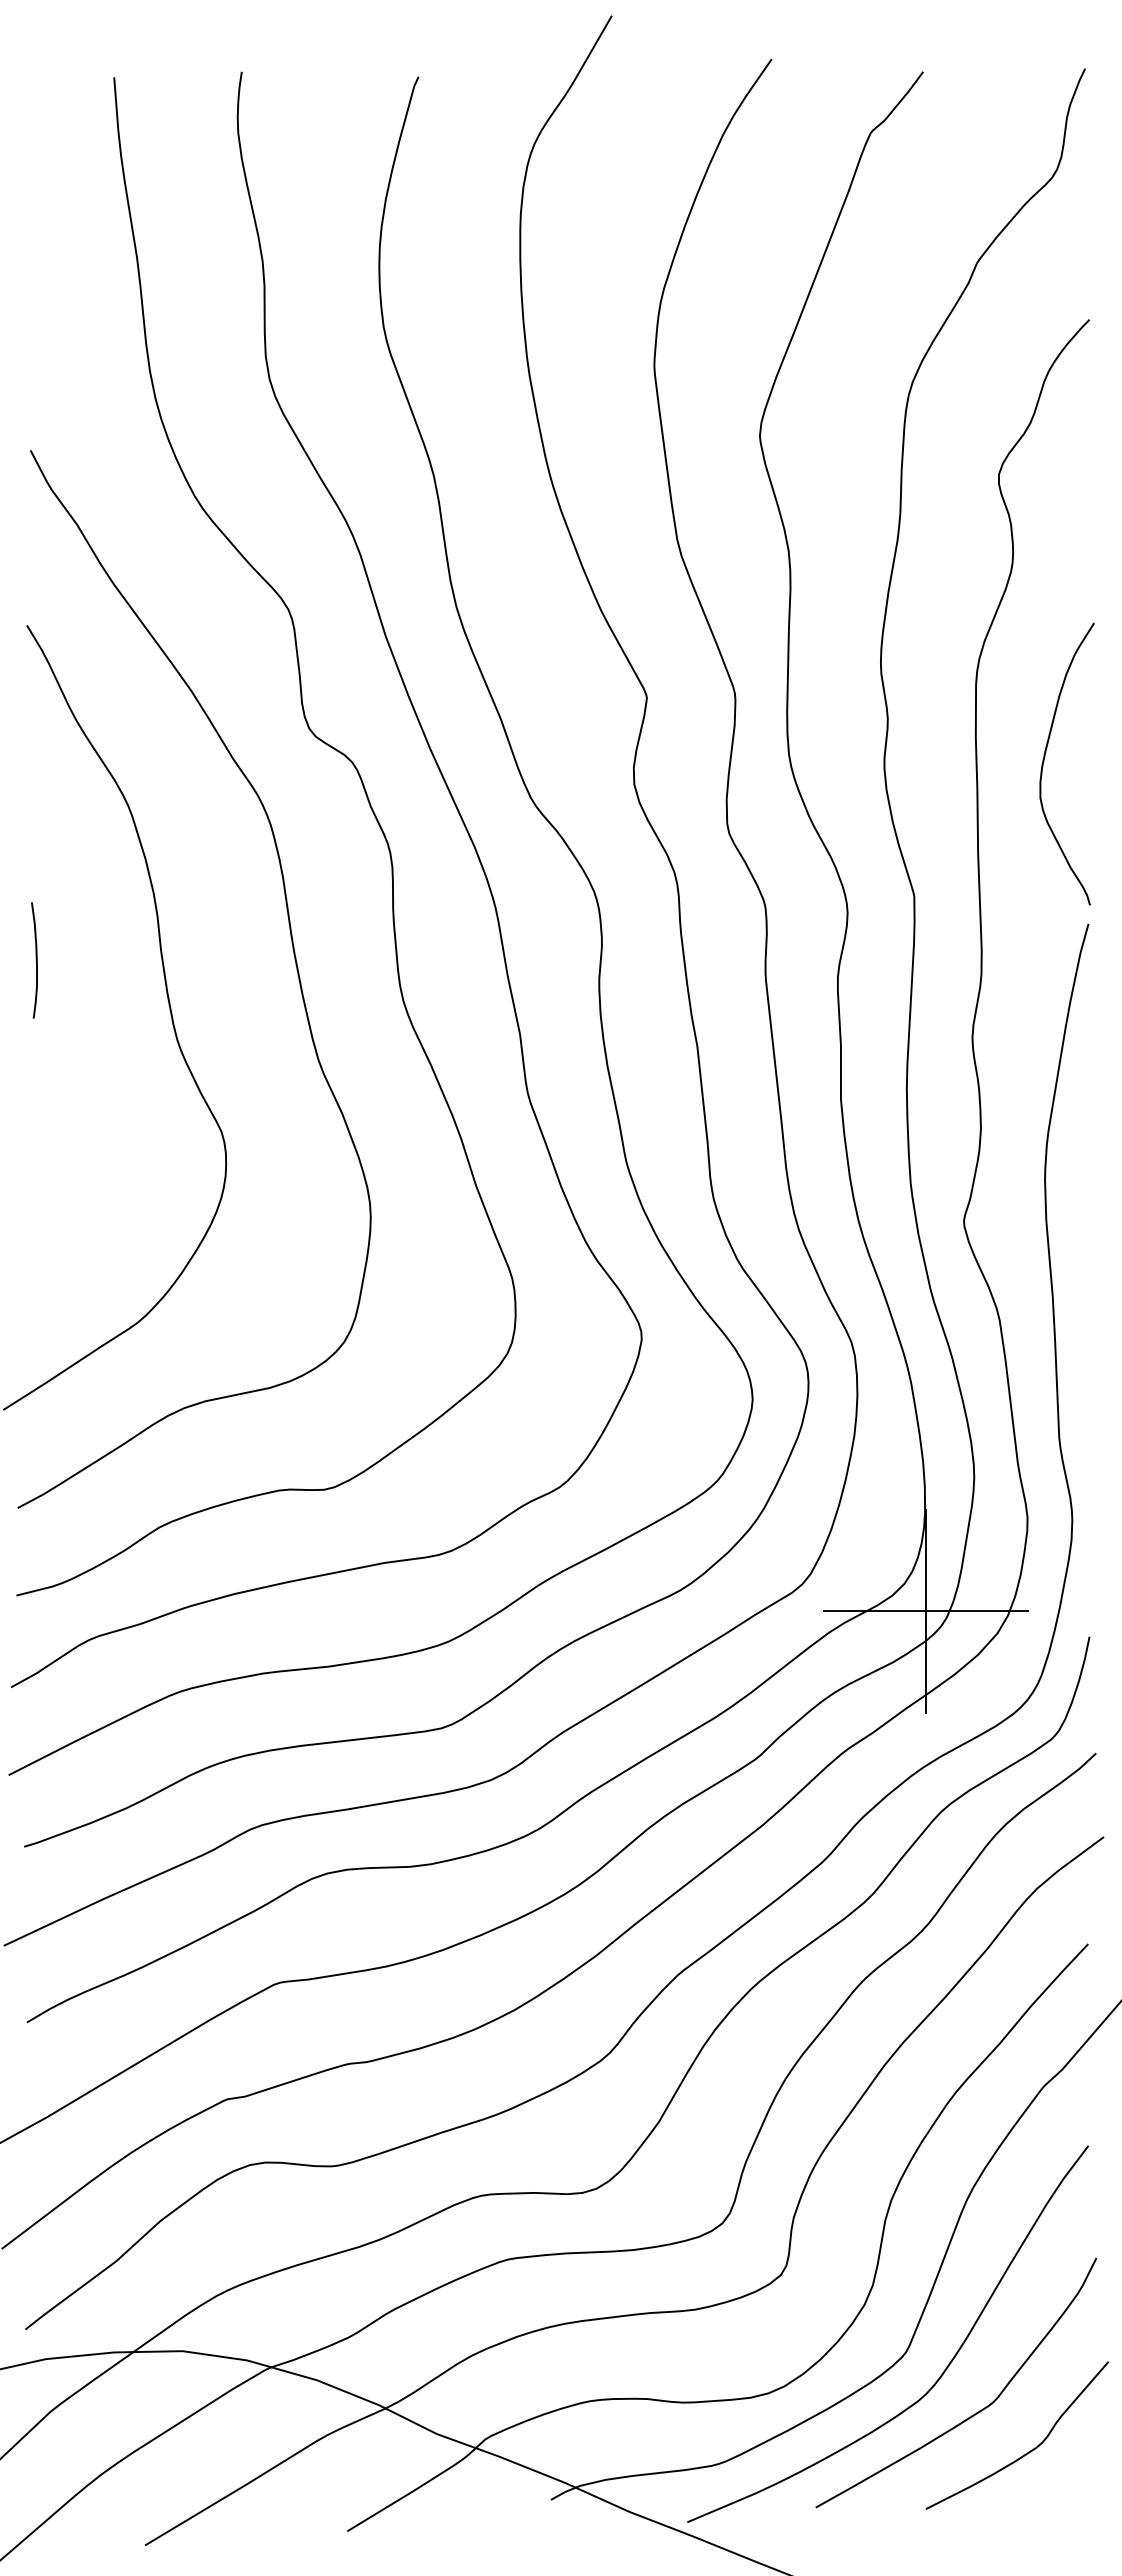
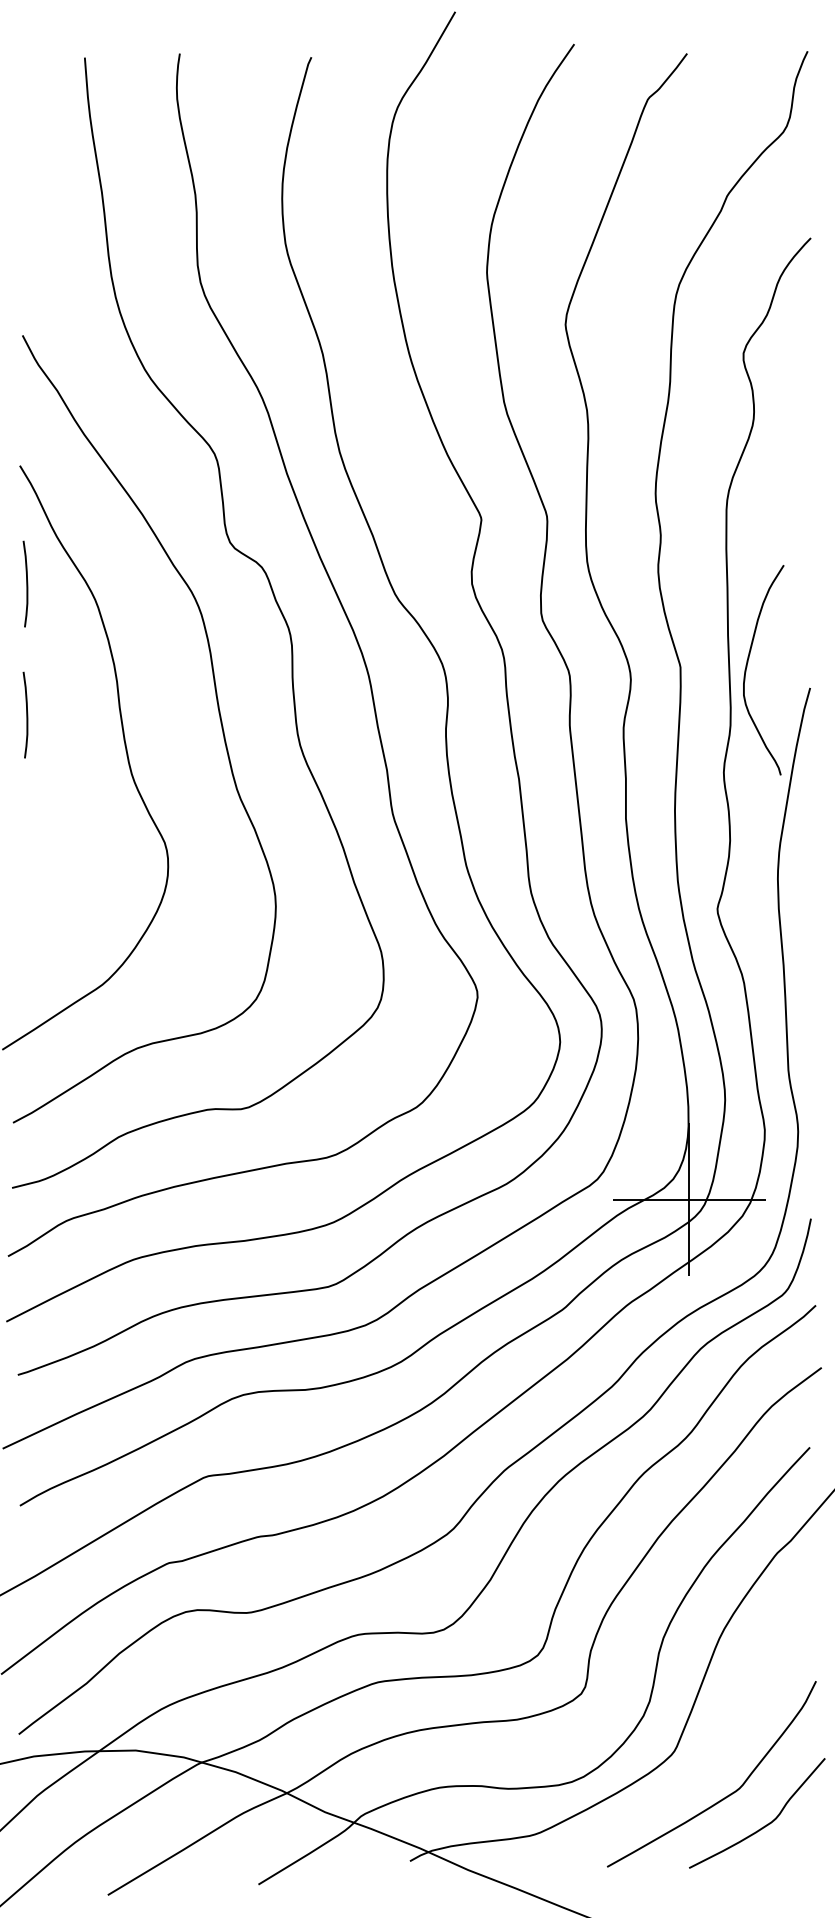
curve: (1045, 757) -> (747, 665), moved
curve: (35, 783) -> (26, 583), added
curve: (944, 2369) -> (703, 1764), removed

